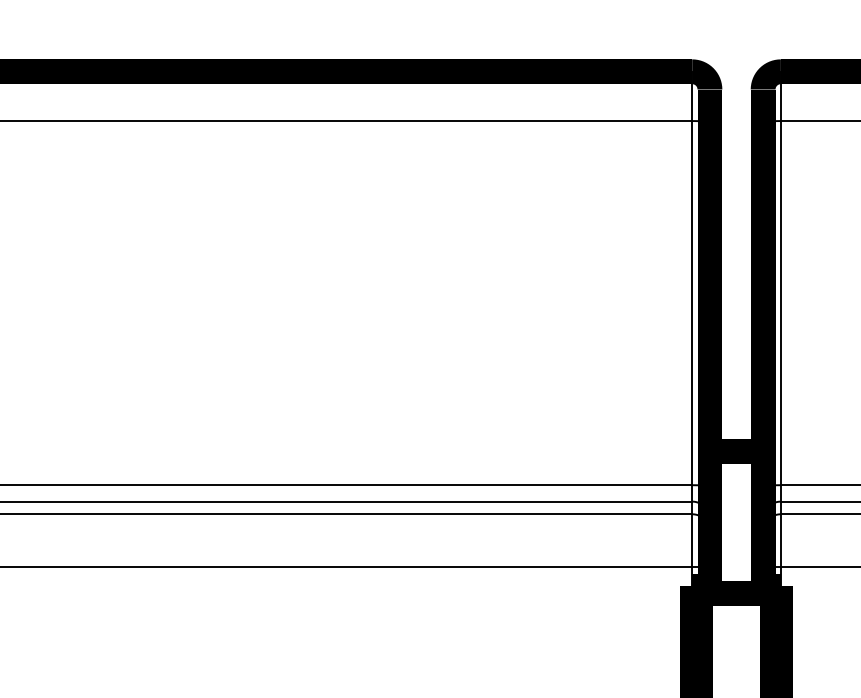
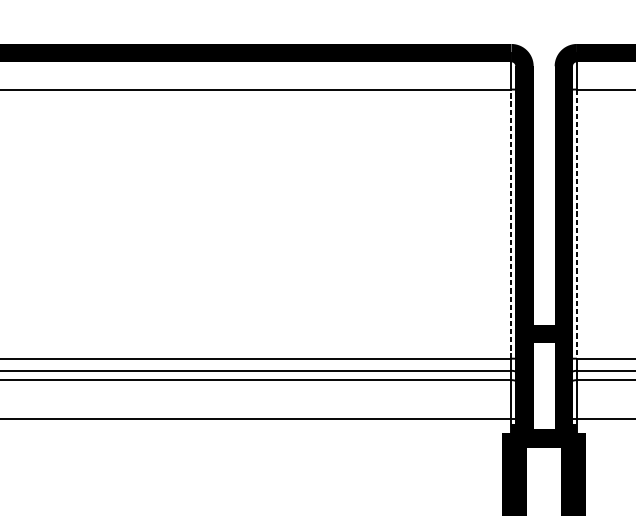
line: (692, 302) -> (511, 223), solid -> dashed
line: (780, 303) -> (576, 224), solid -> dashed

